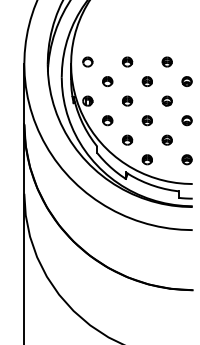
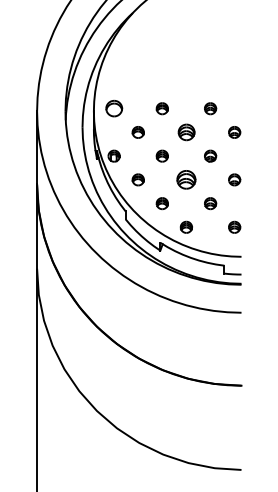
part: (87, 61) -> (113, 108), size x1.4
part: (146, 81) -> (185, 132), size x1.4
part: (147, 120) -> (186, 179), size x1.6

